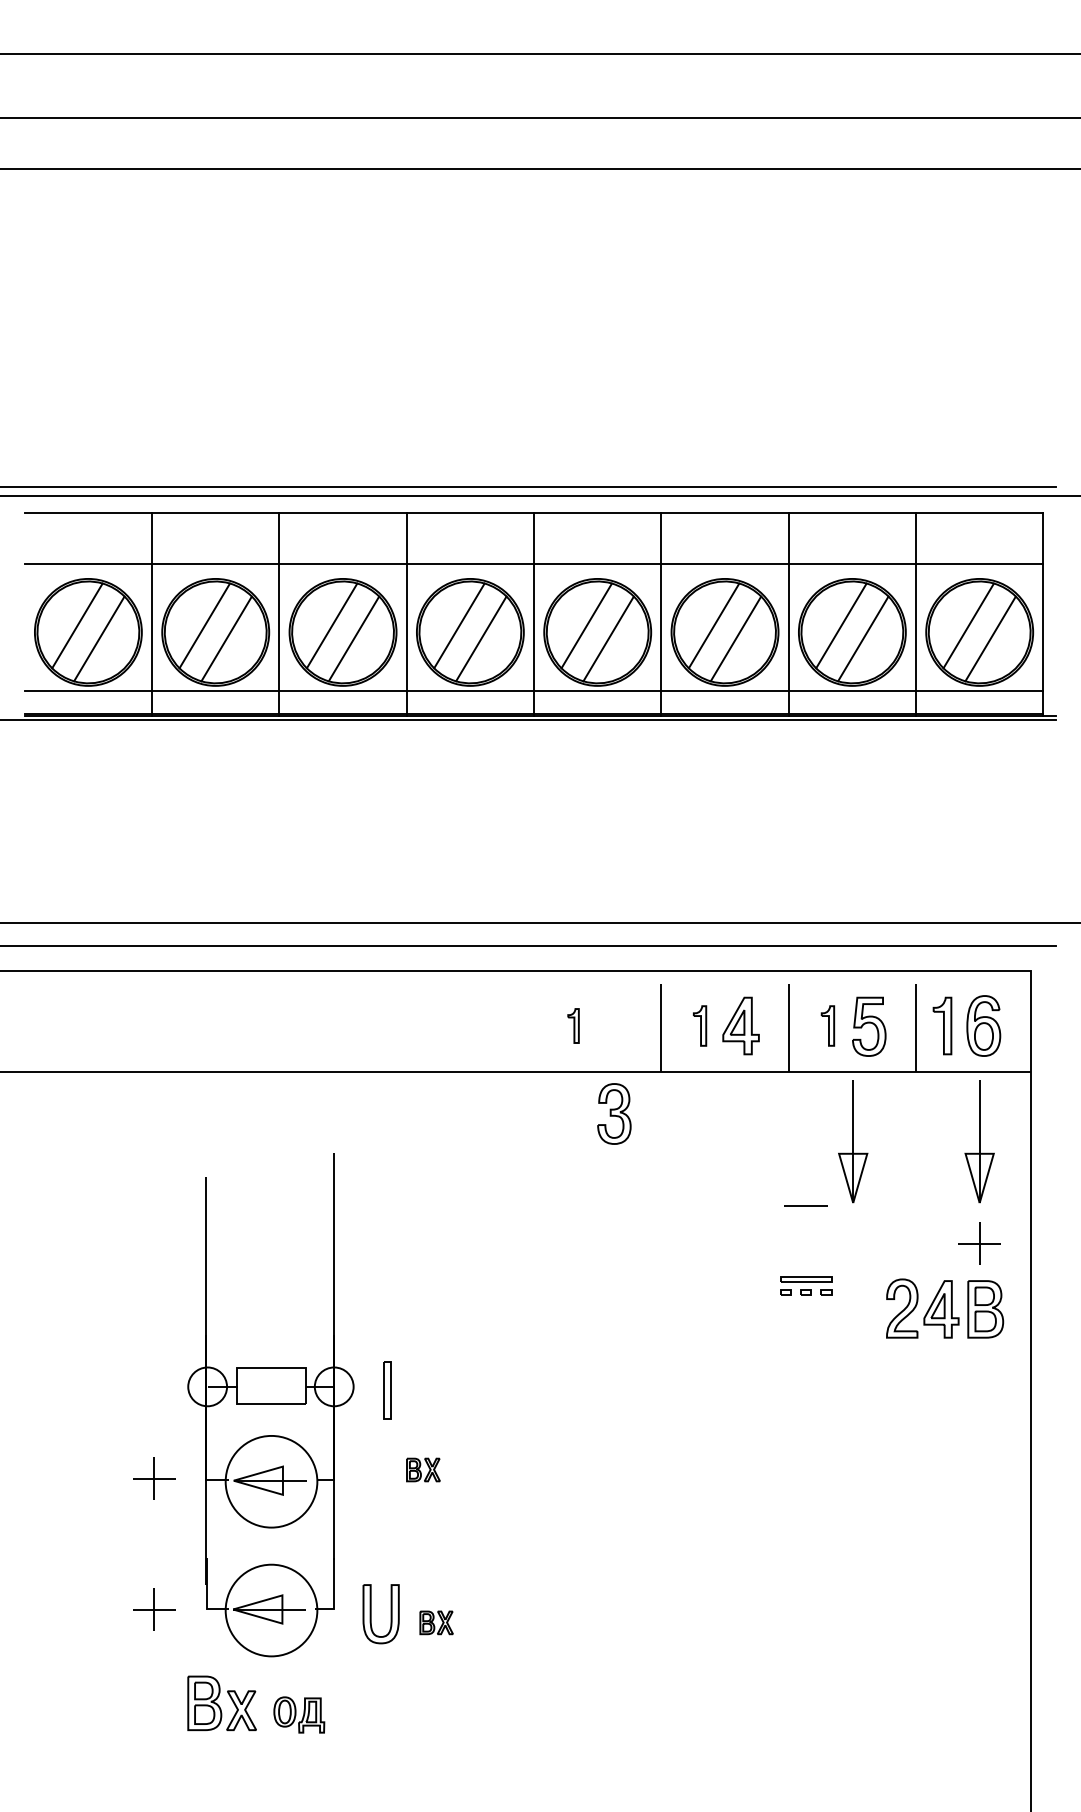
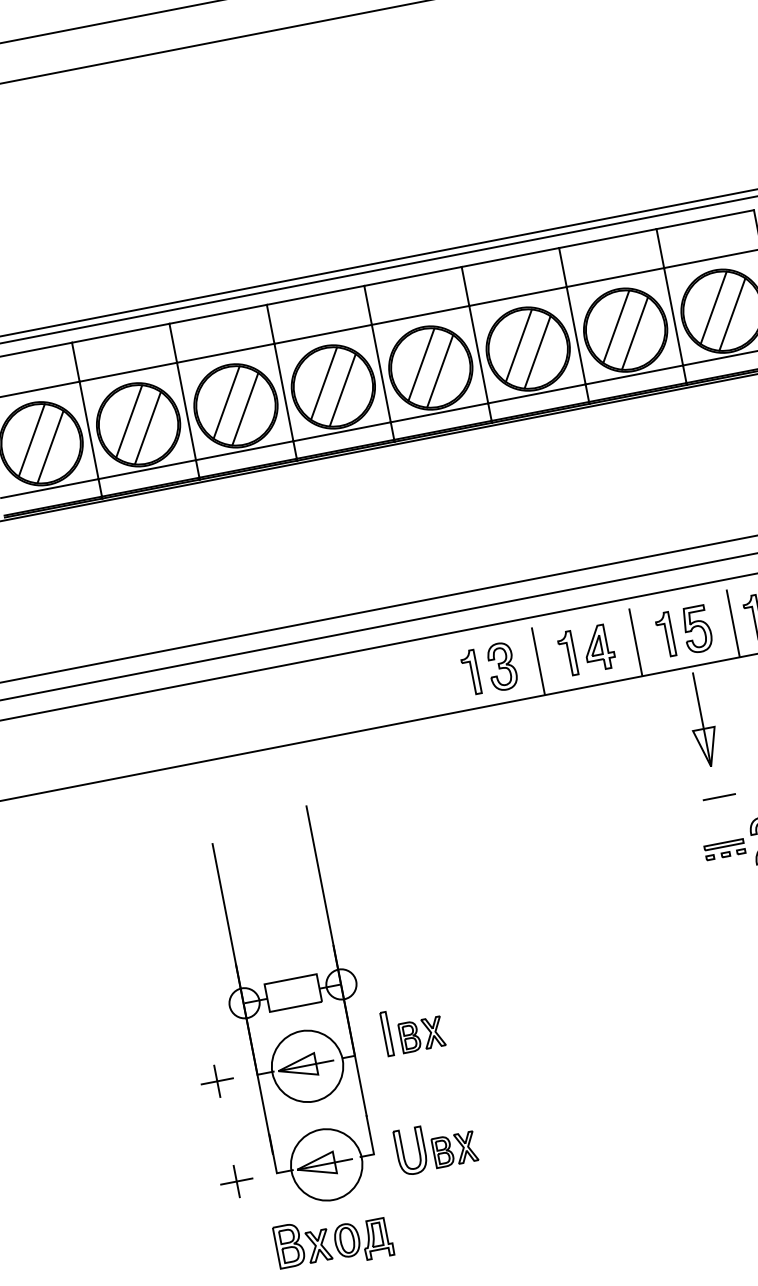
part: (573, 1025) -> (470, 672), size x1.67
part: (699, 1025) -> (567, 653), size x1.43
part: (827, 1025) -> (665, 634), size x1.43
part: (614, 1113) -> (502, 666), moved
line: (805, 1205) -> (718, 797), moved
part: (806, 1285) -> (725, 849), moved
part: (387, 1390) -> (387, 1034), moved
part: (423, 1469) -> (422, 1034), size x1.67
part: (436, 1622) -> (454, 1149), size x1.67
part: (298, 1714) -> (362, 1240), size x1.43

